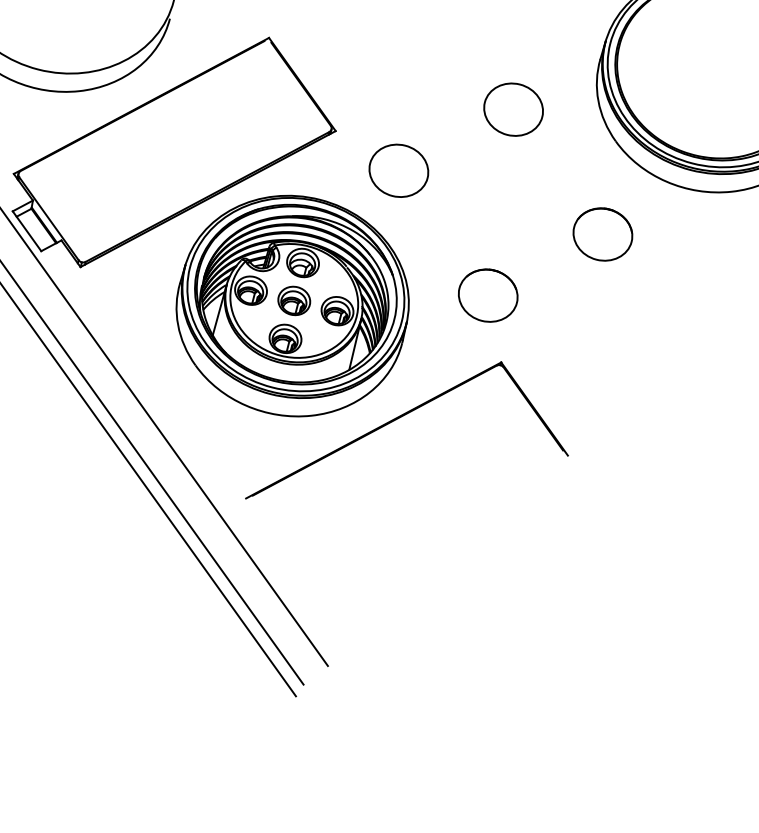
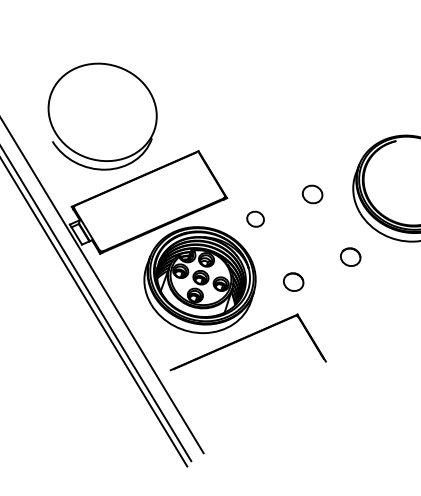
part: (513, 109) -> (312, 194), size x0.7
part: (398, 168) -> (255, 218), size x0.6
part: (602, 232) -> (350, 256), size x0.7
part: (487, 294) -> (293, 281), size x0.7

